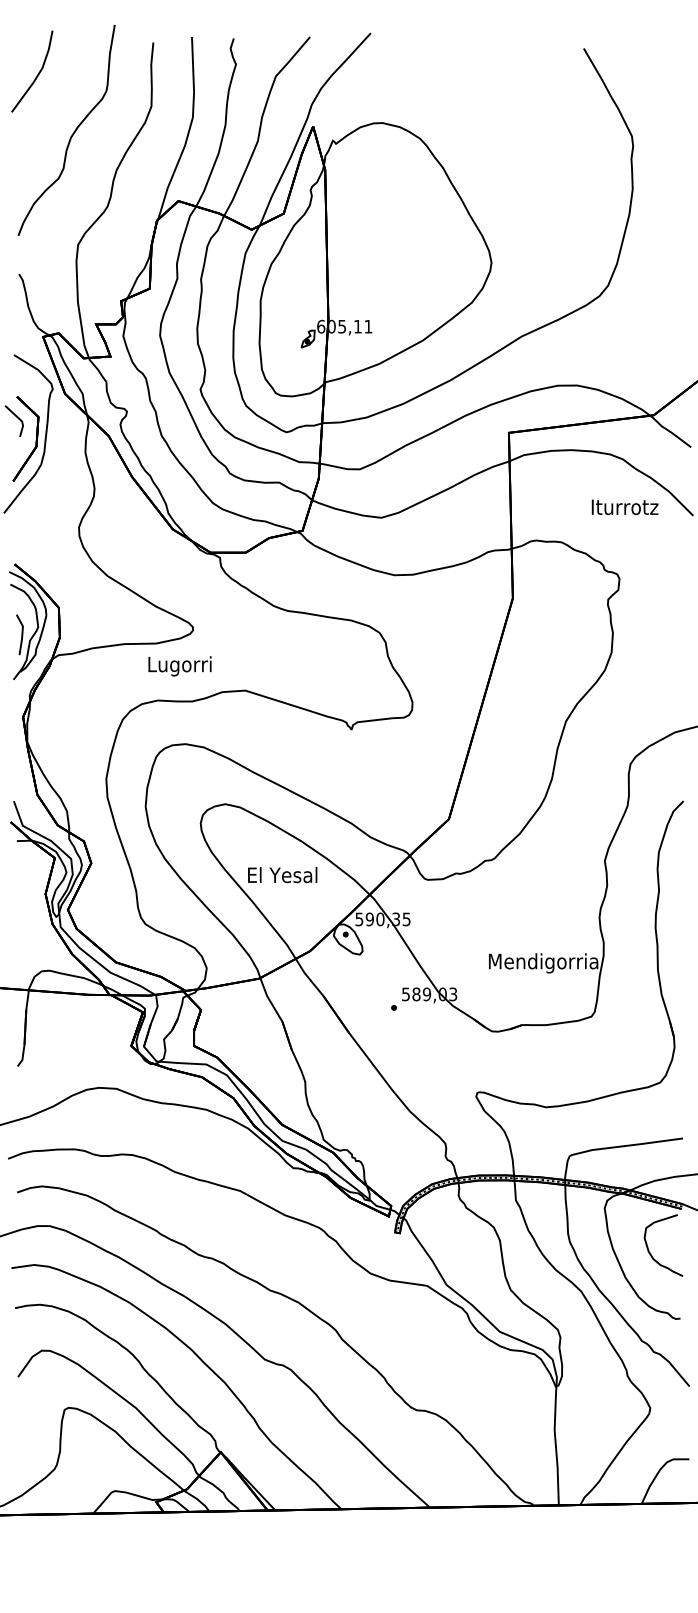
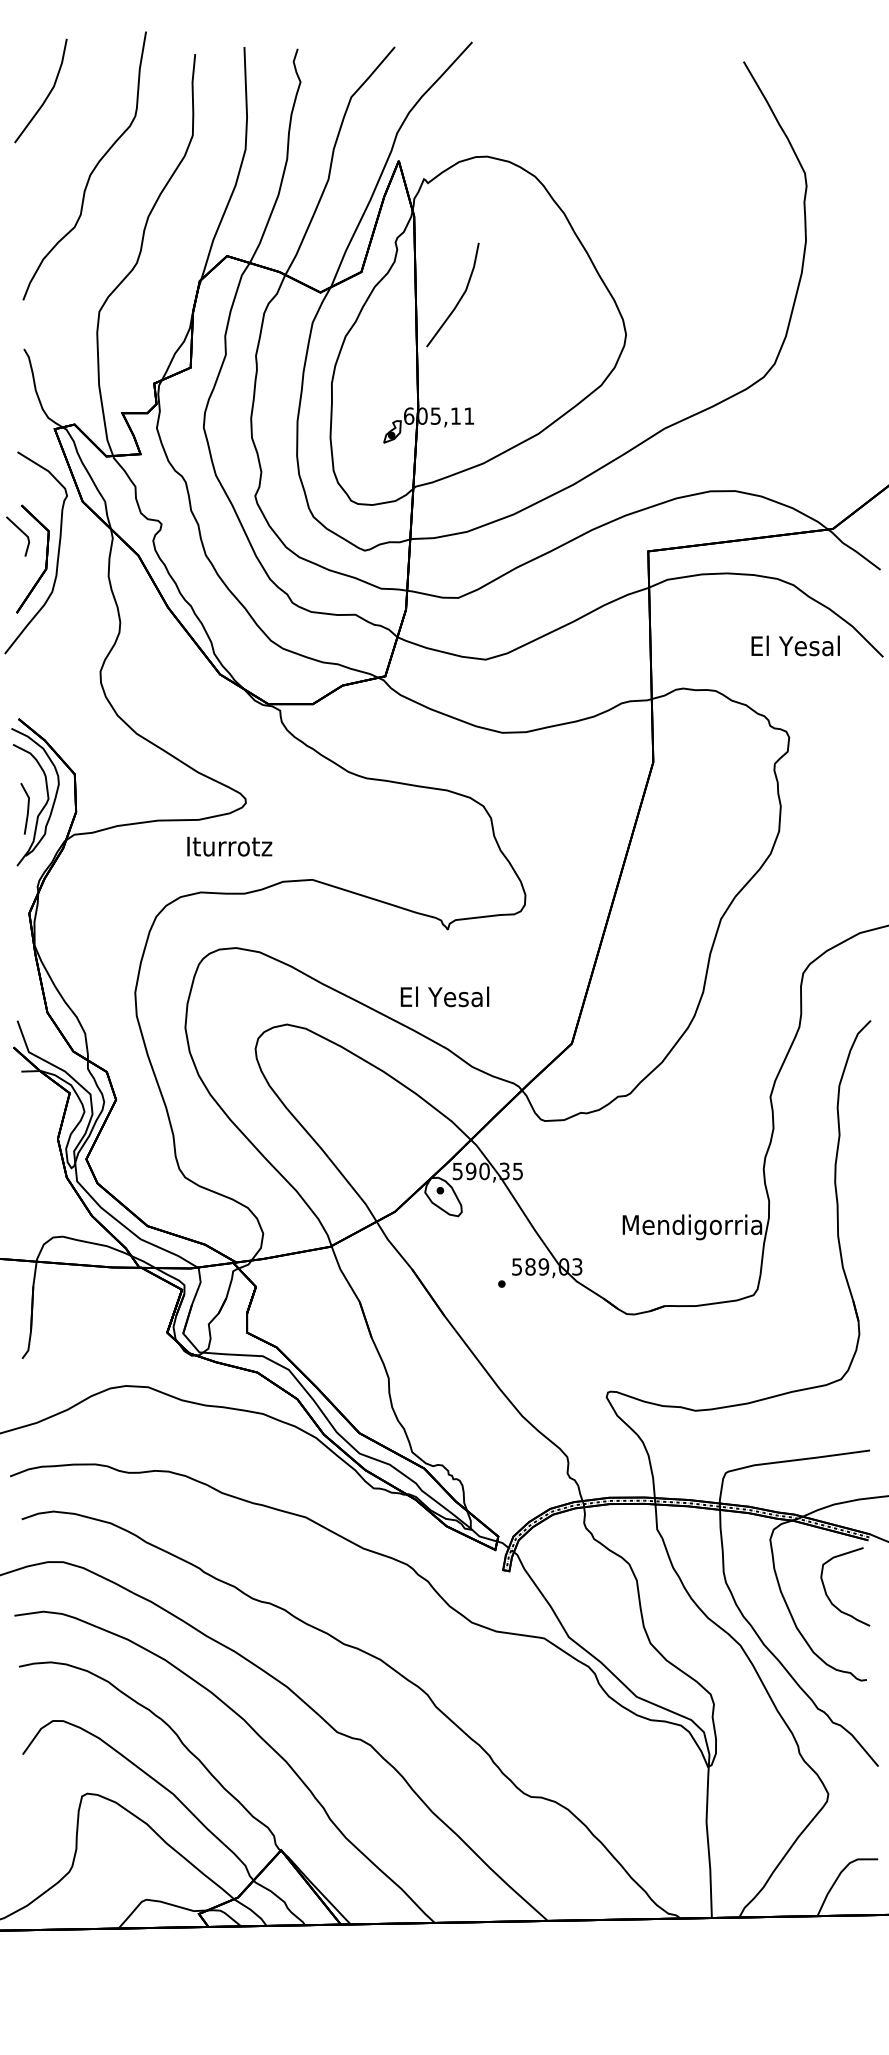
line: (359, 235) -> (458, 300), added
text: (624, 506) -> (795, 645), Iturrotz -> El Yesal
text: (180, 666) -> (229, 848), Lugorri -> Iturrotz
text: (282, 874) -> (444, 996), moved

